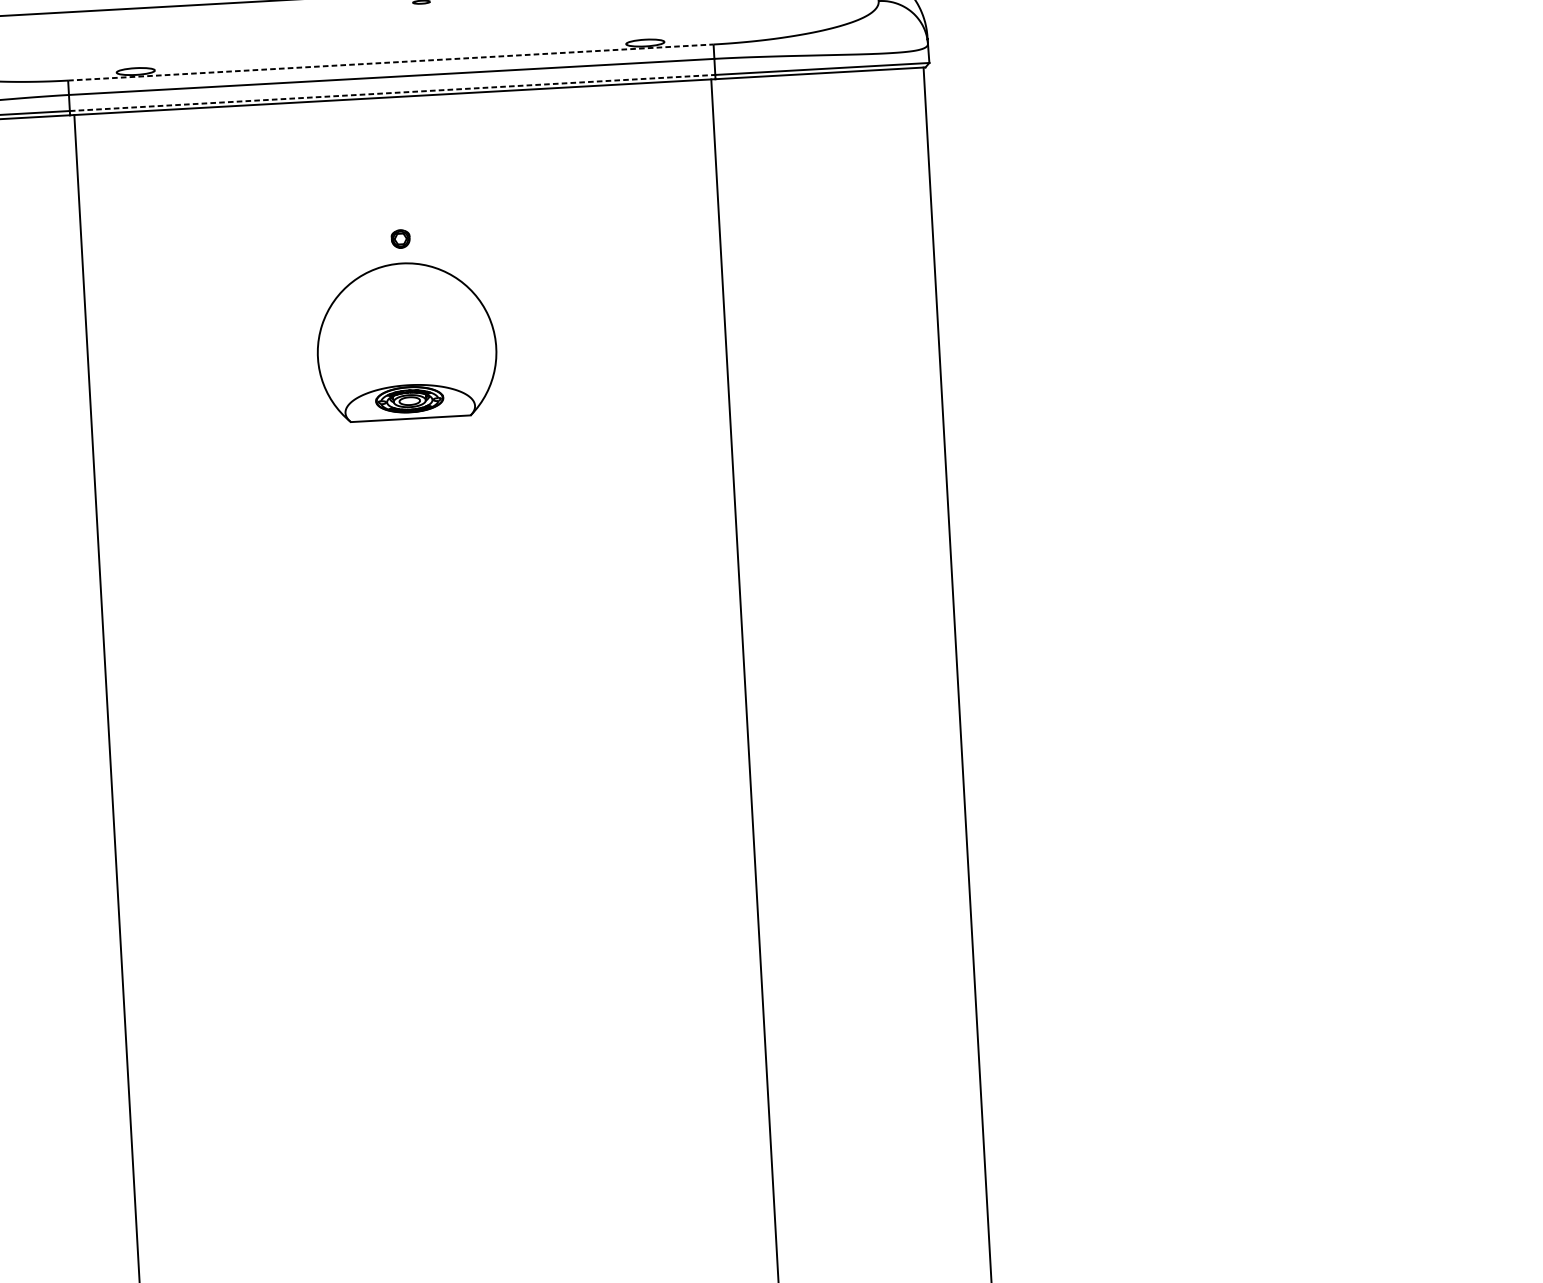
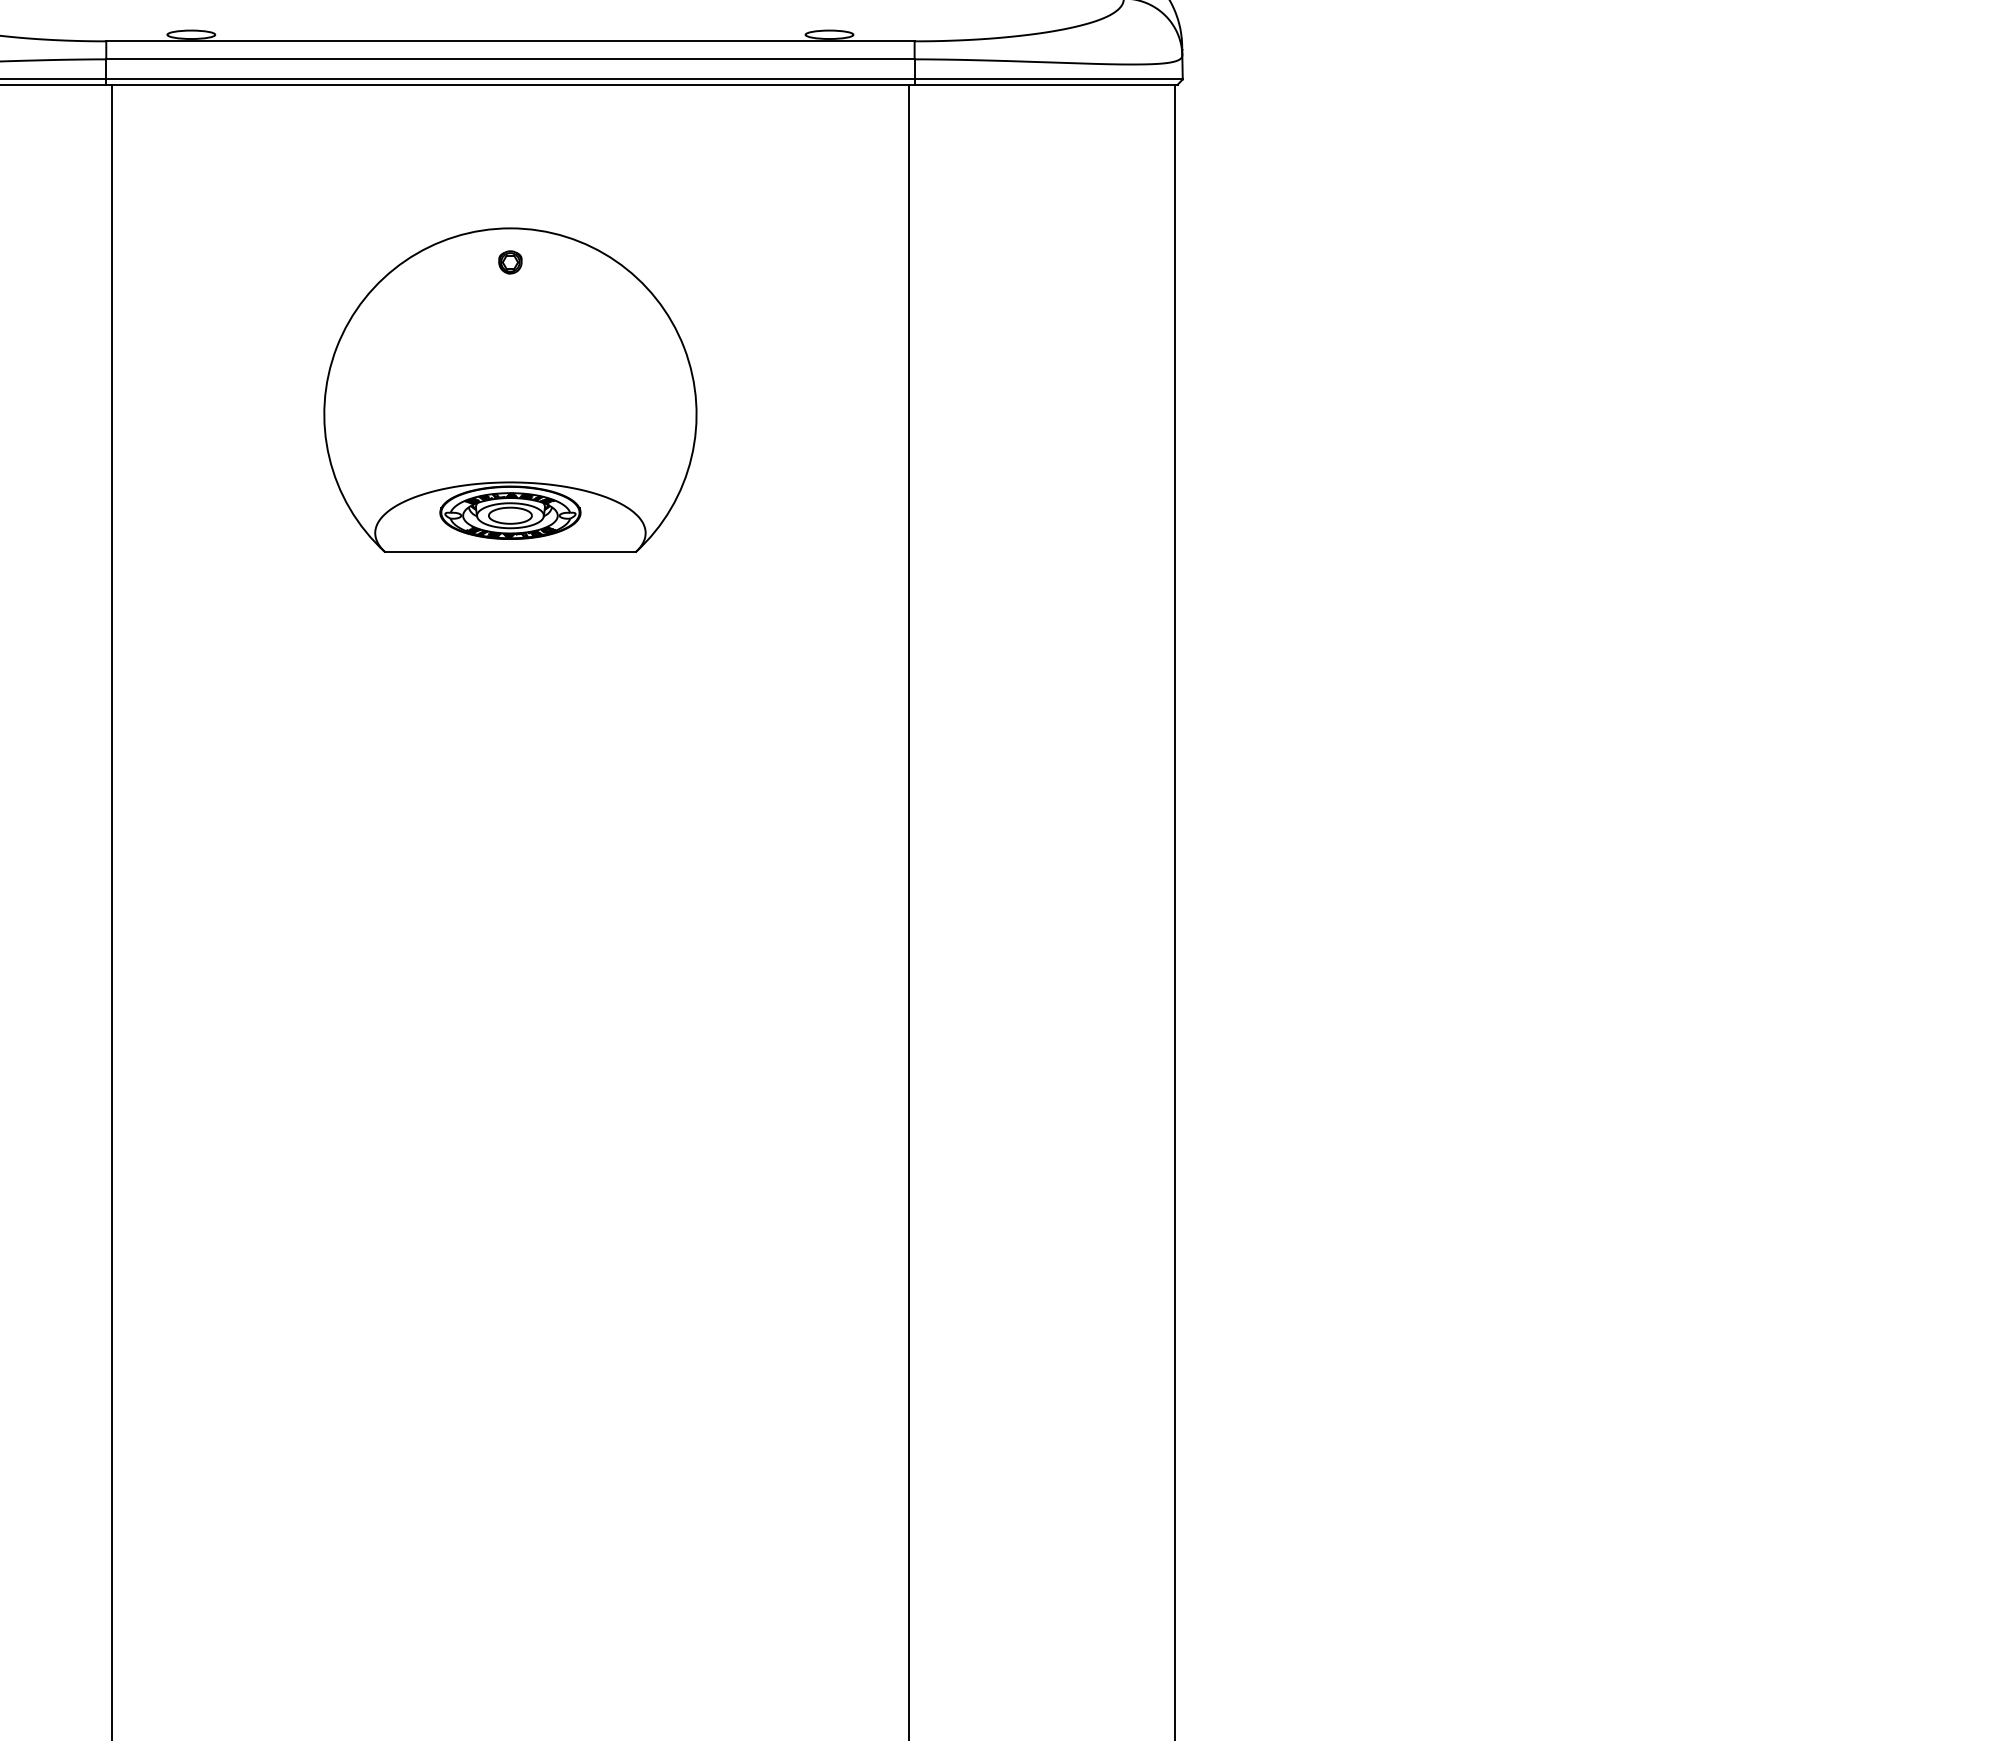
line: (390, 62) -> (510, 41), dashed -> solid
line: (392, 93) -> (510, 79), dashed -> solid
part: (406, 340) -> (510, 389), size x1.67

